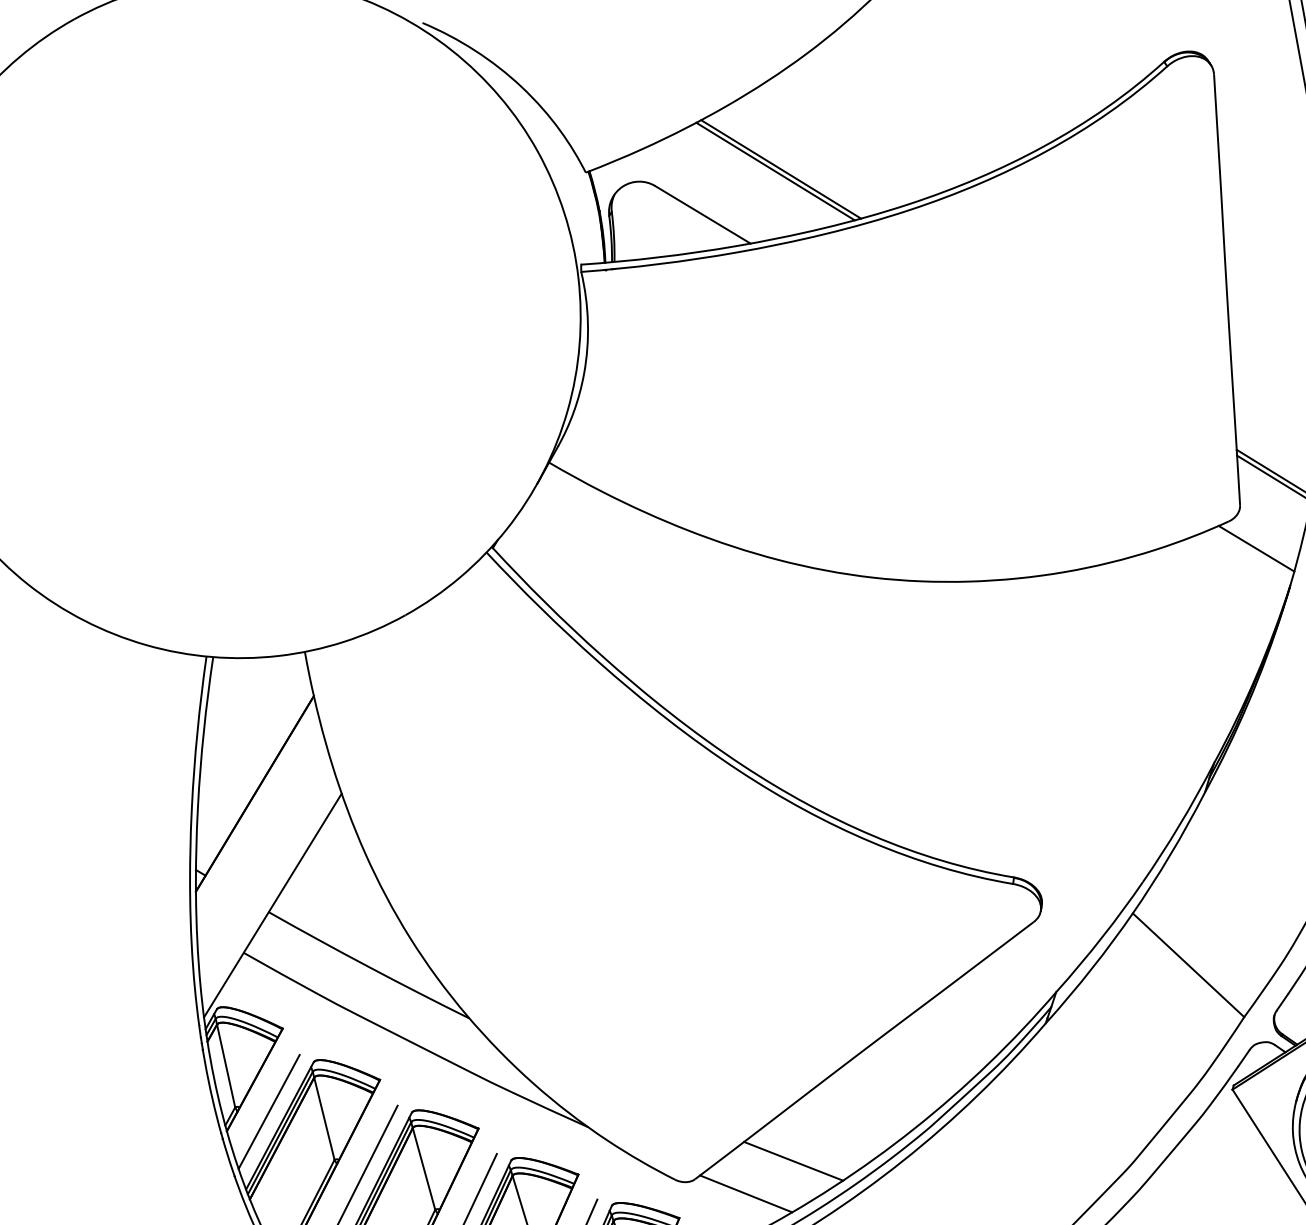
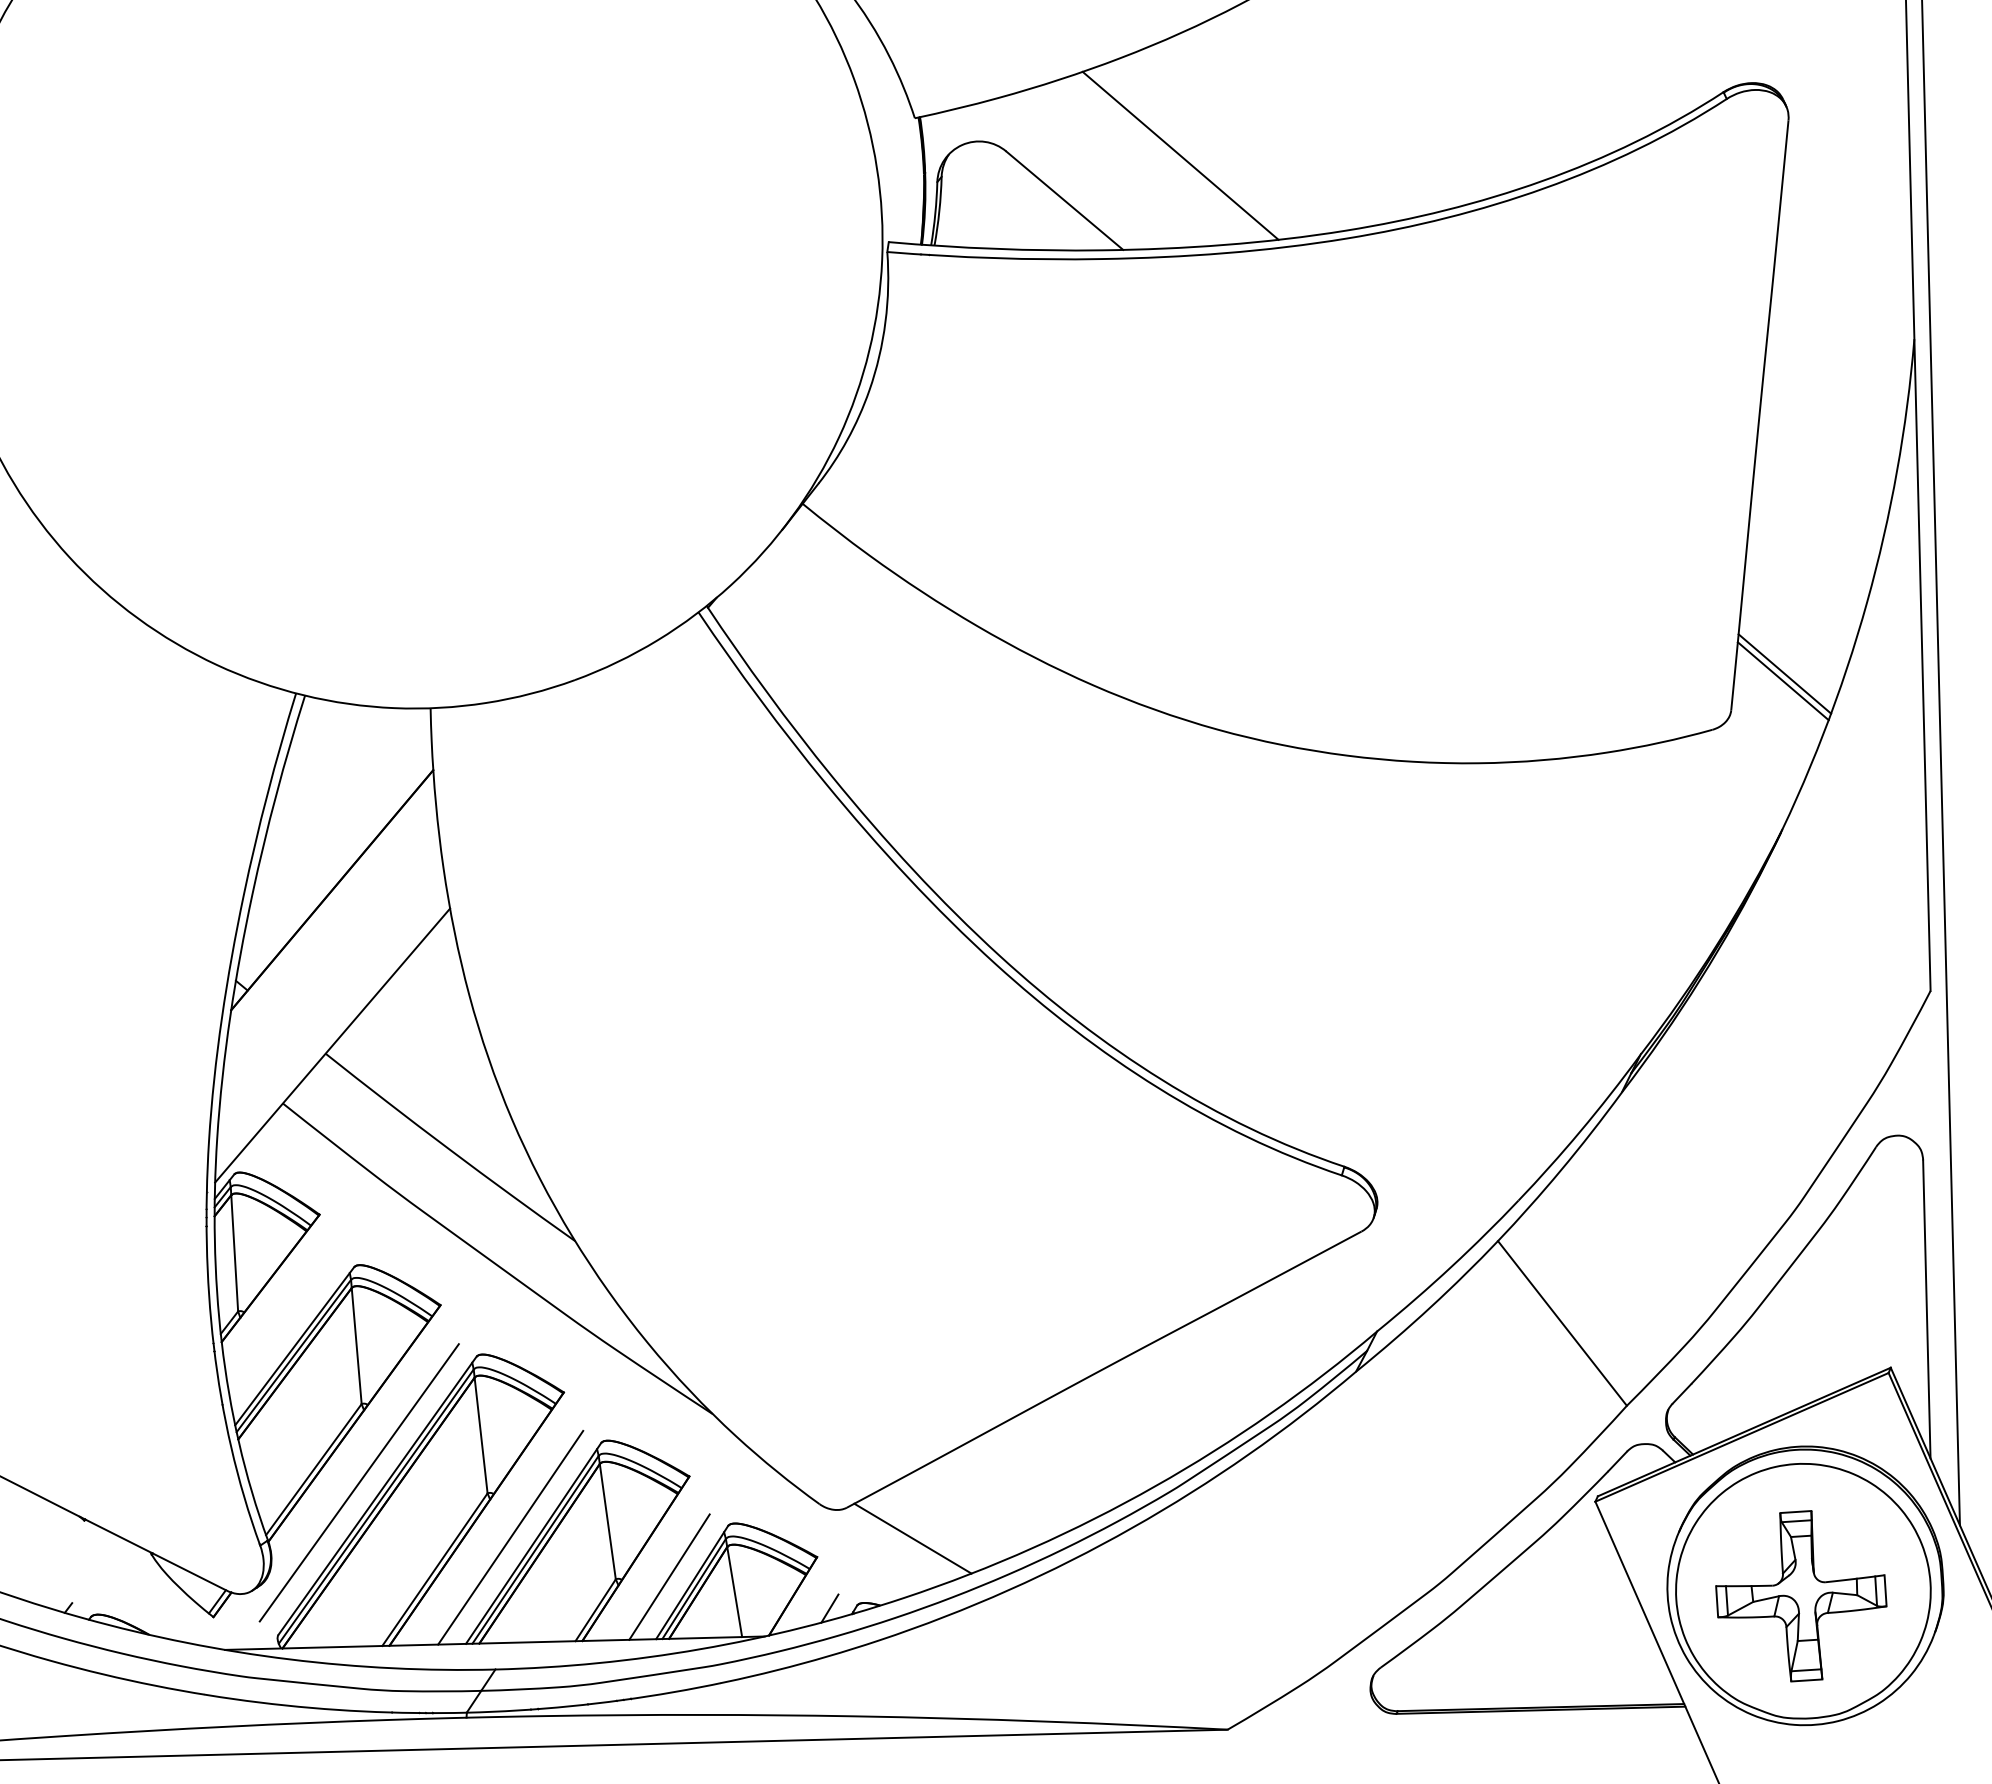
line: (775, 171) -> (1172, 157), removed
line: (1255, 548) -> (1743, 772), removed
line: (268, 1111) -> (282, 1324), removed
line: (793, 1161) -> (984, 1504), removed

